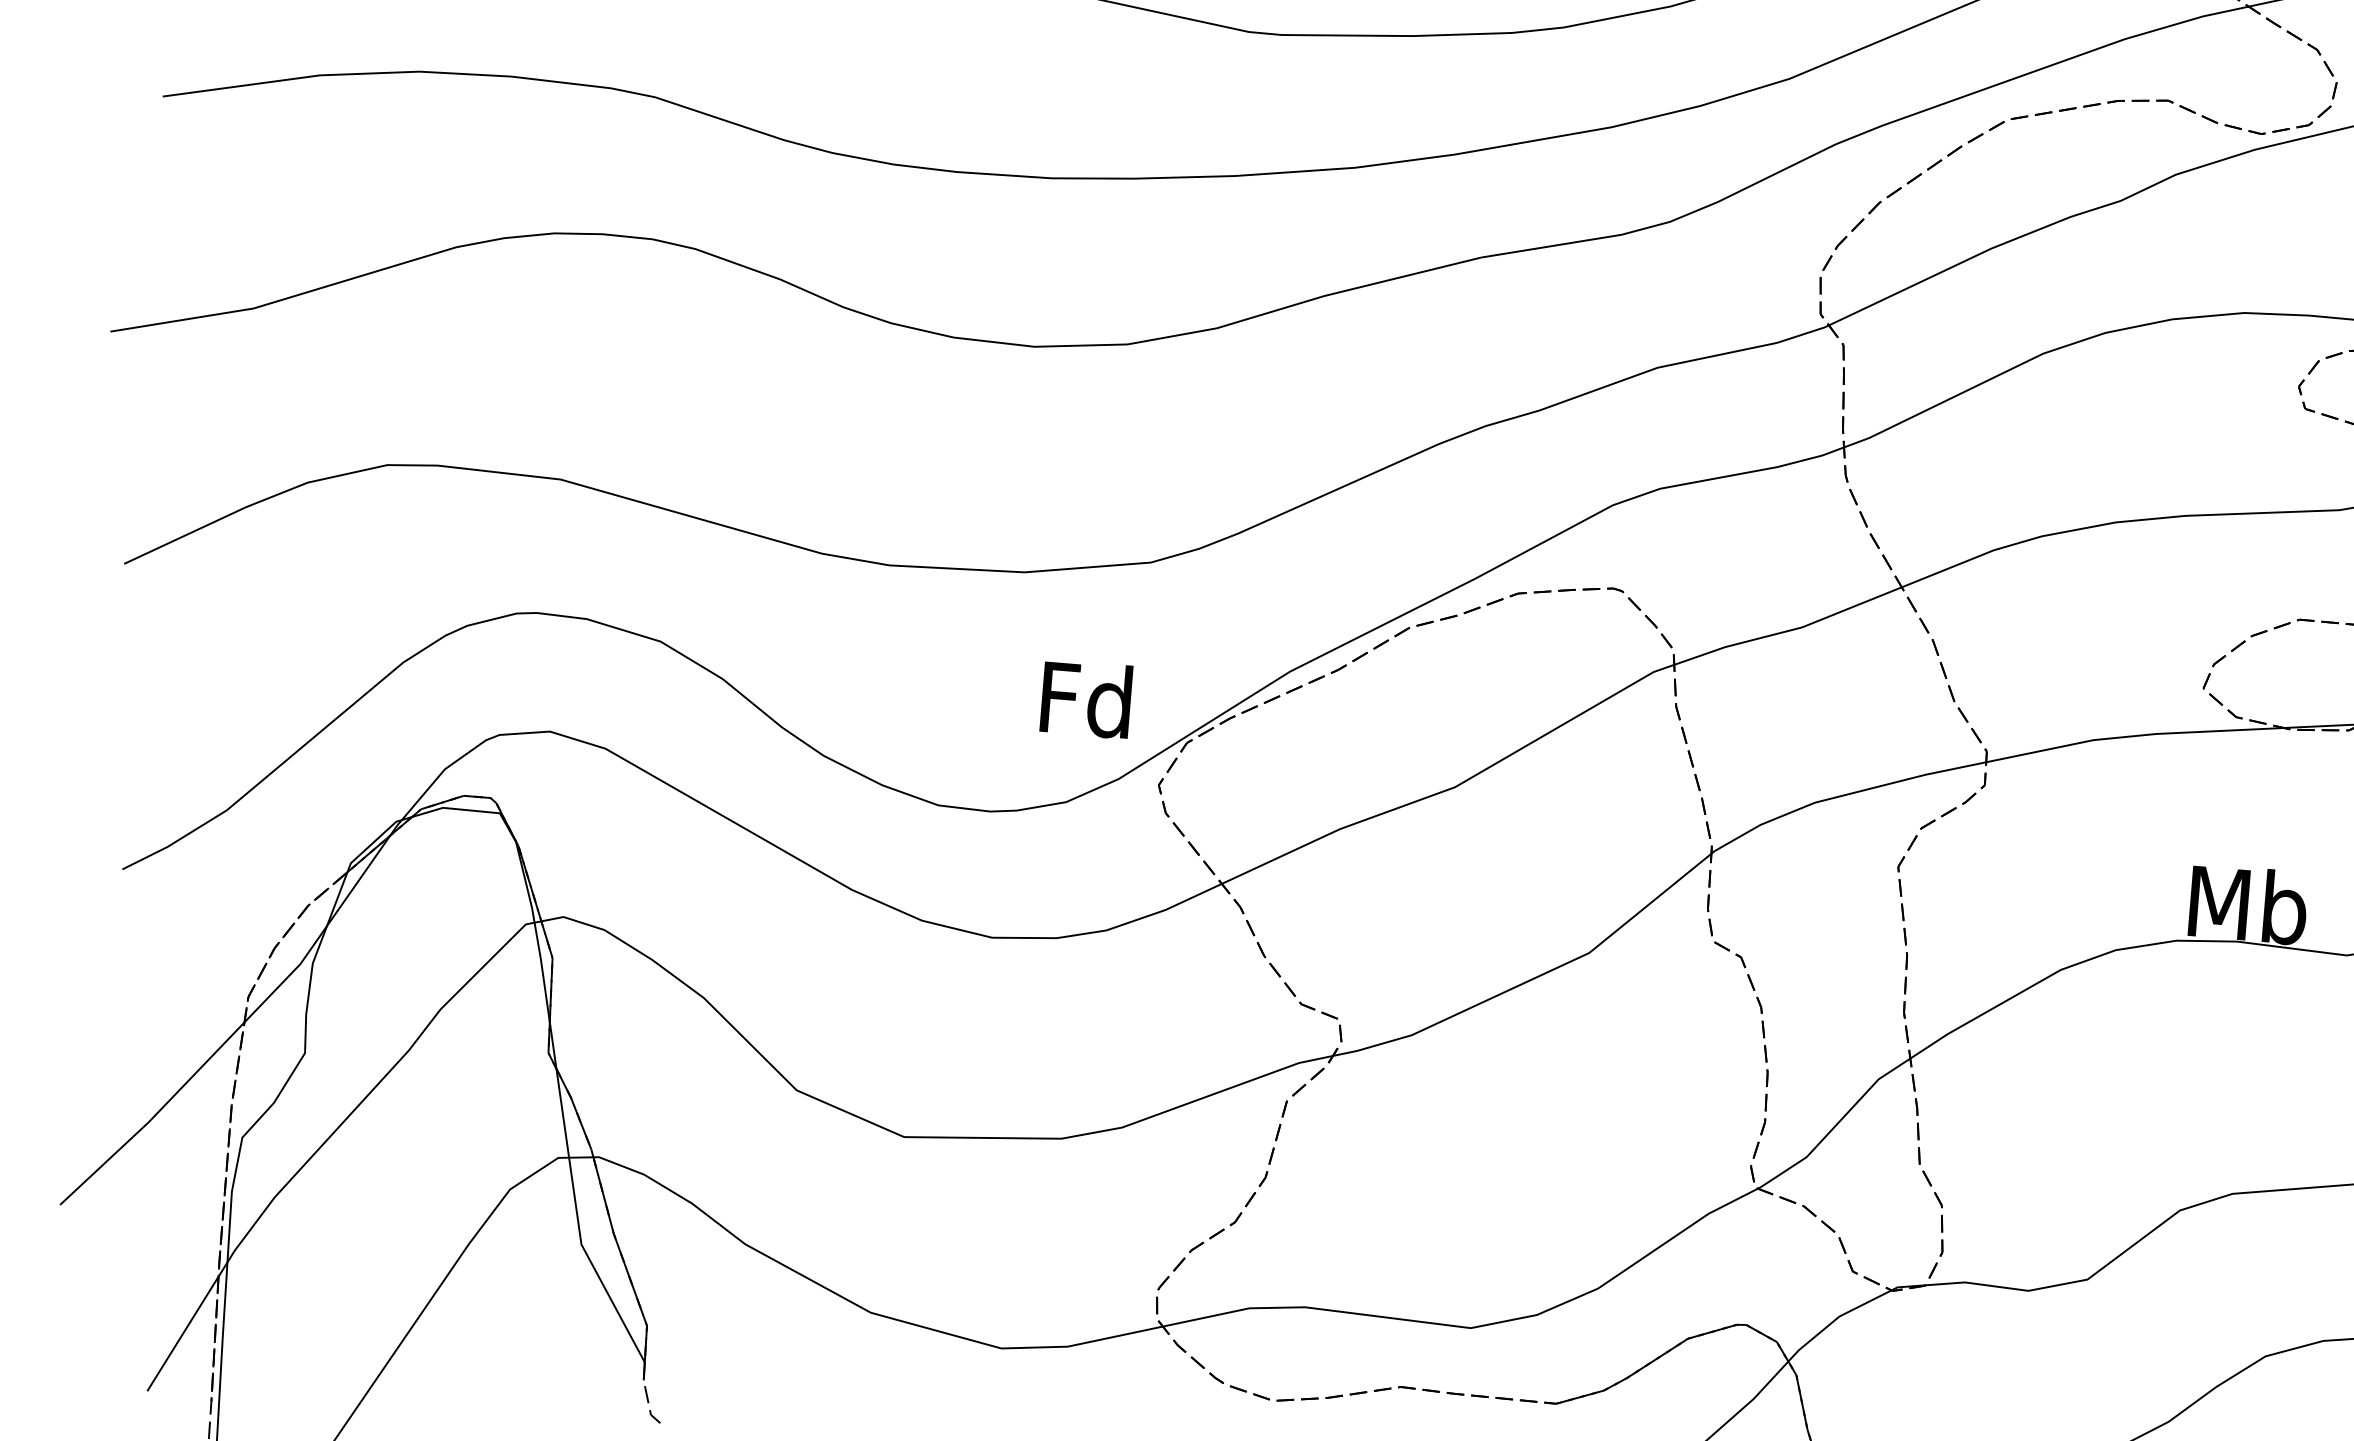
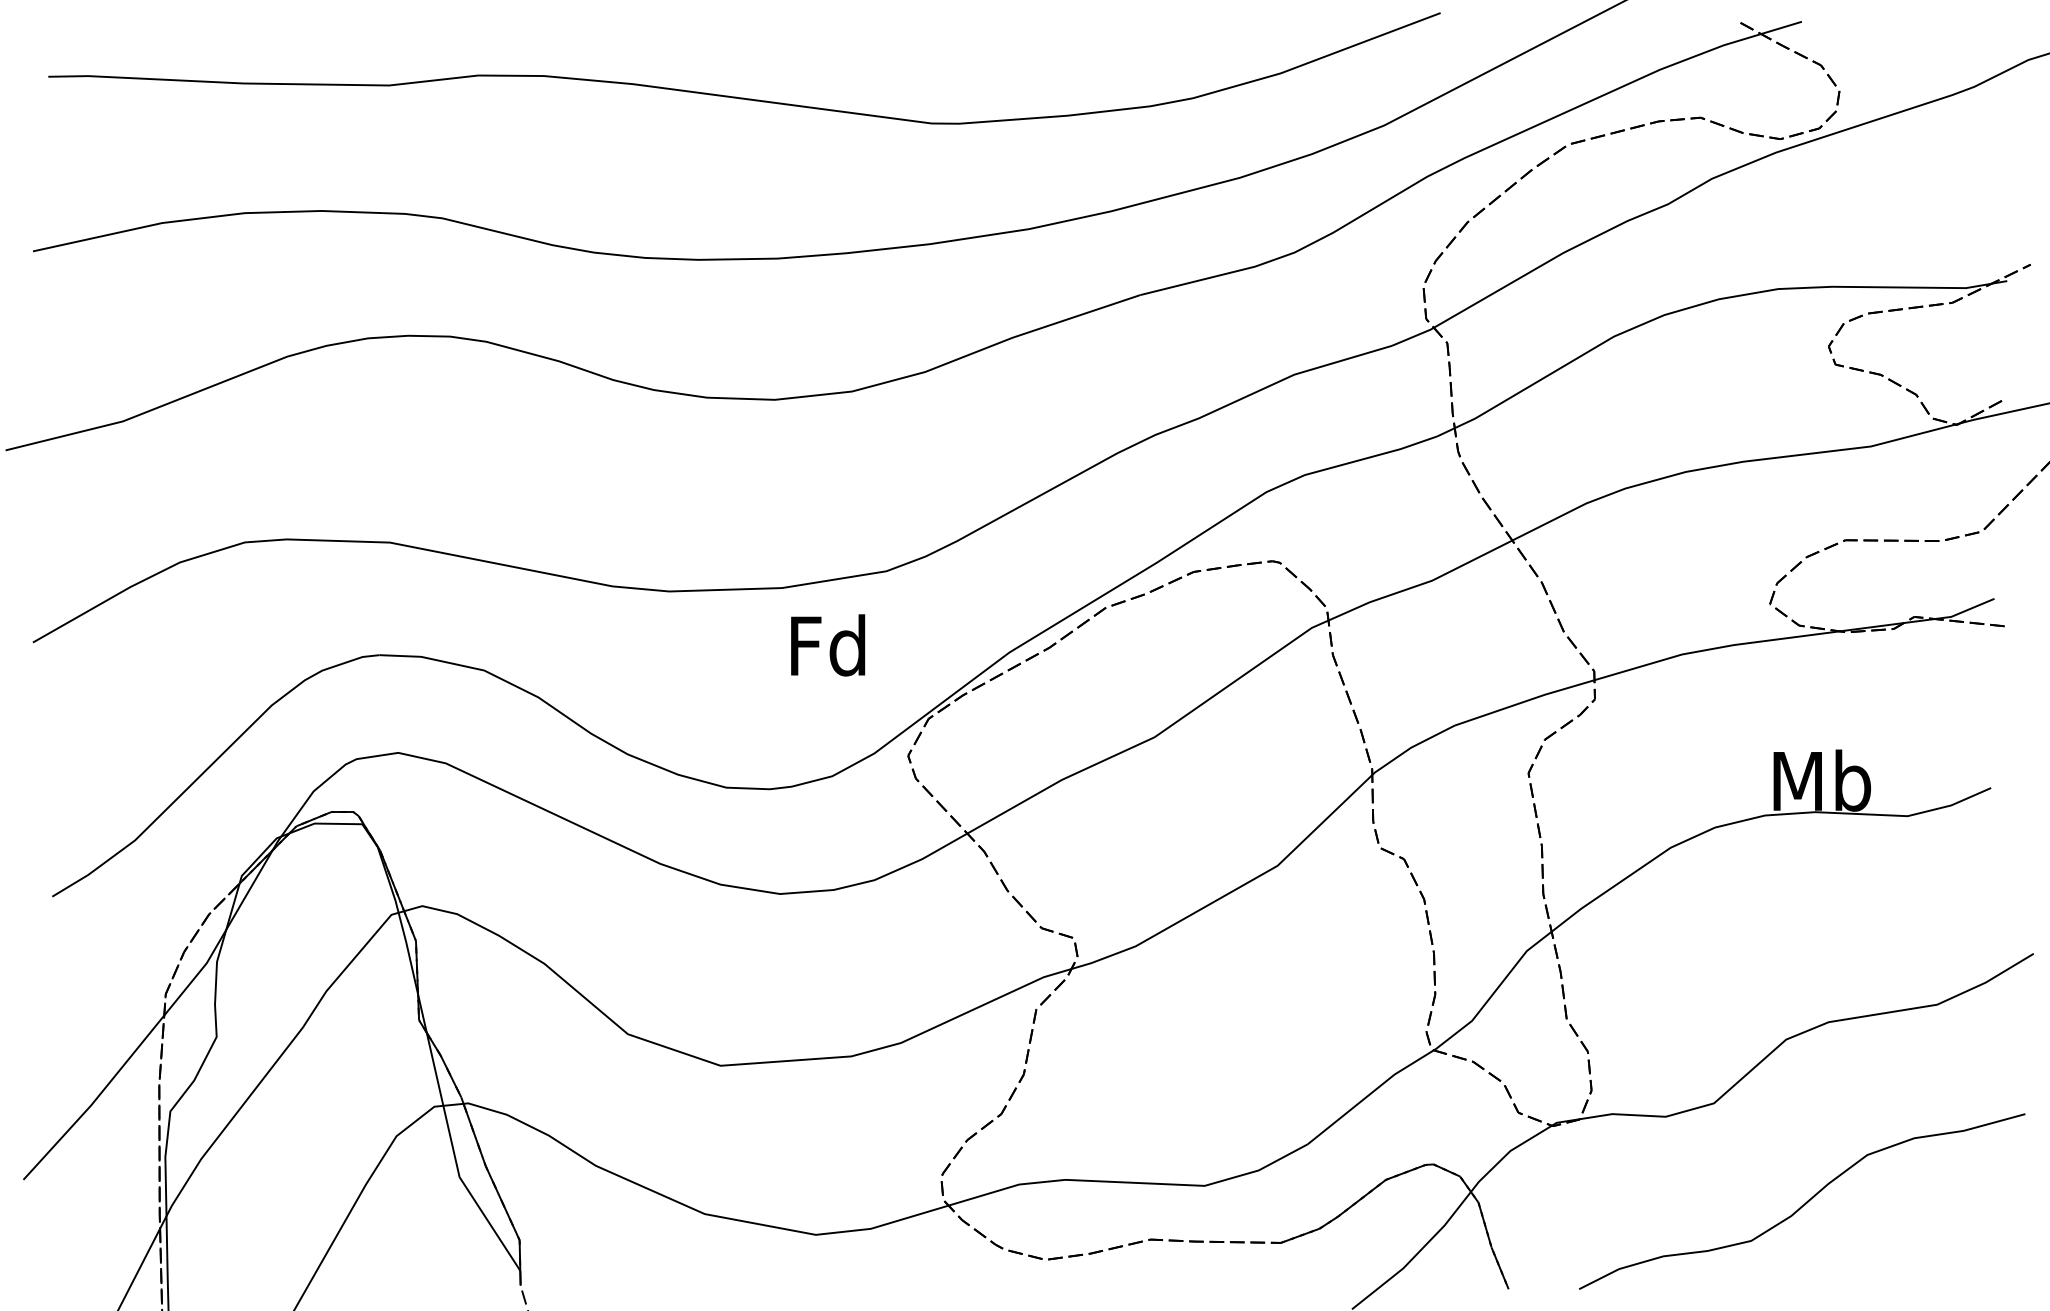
text: (1086, 699) -> (828, 645), moved

